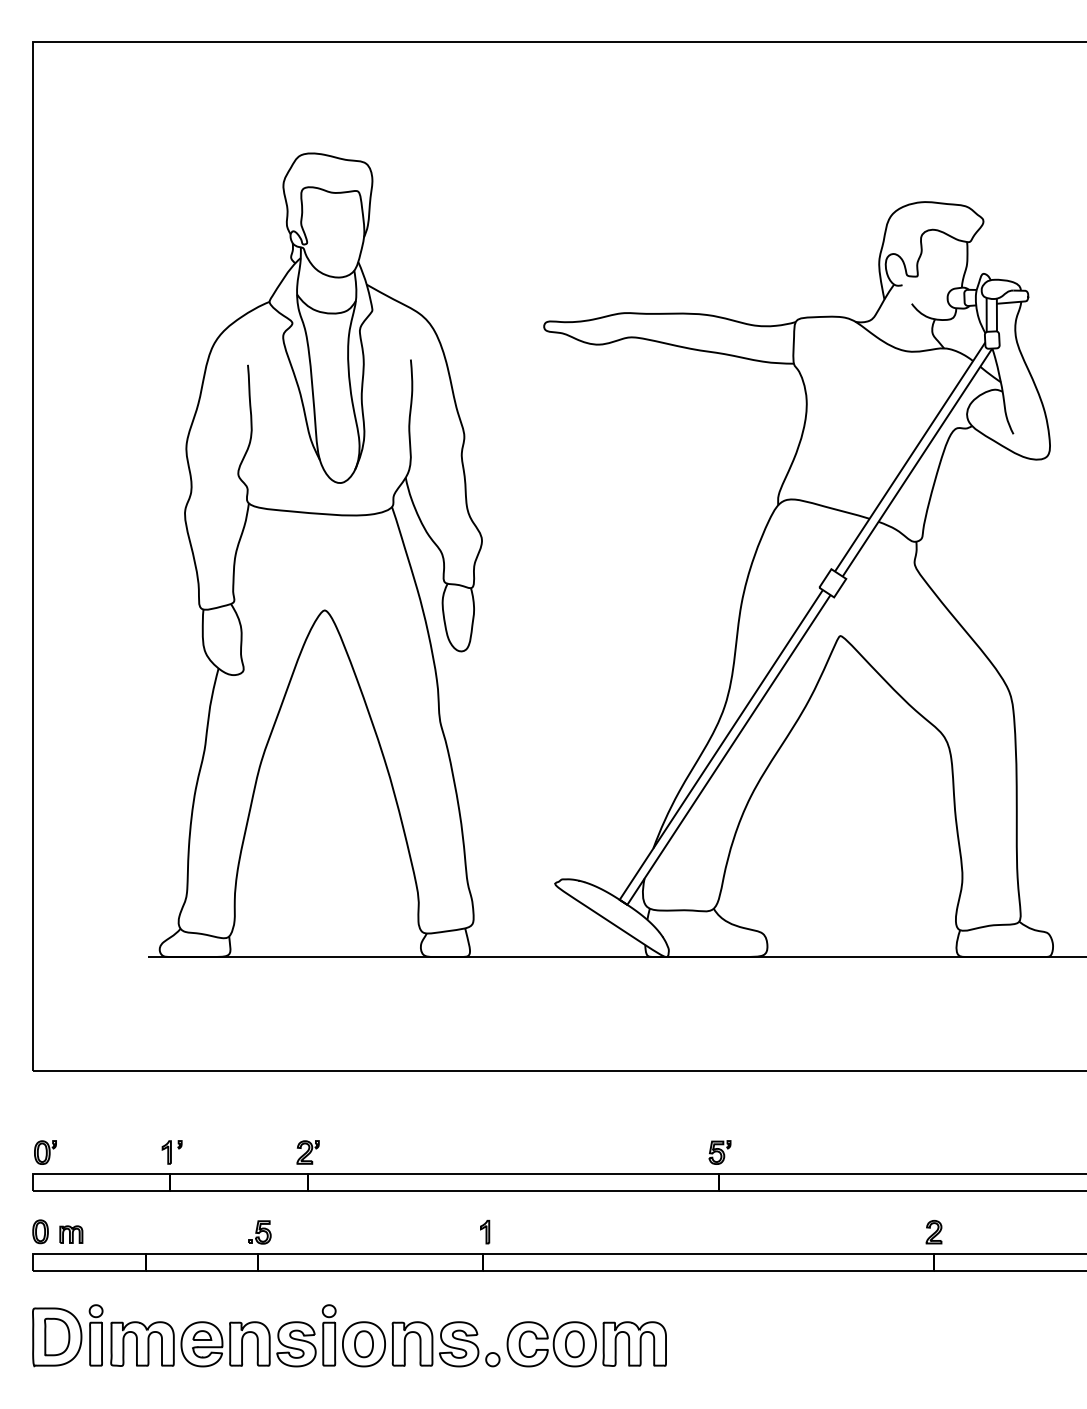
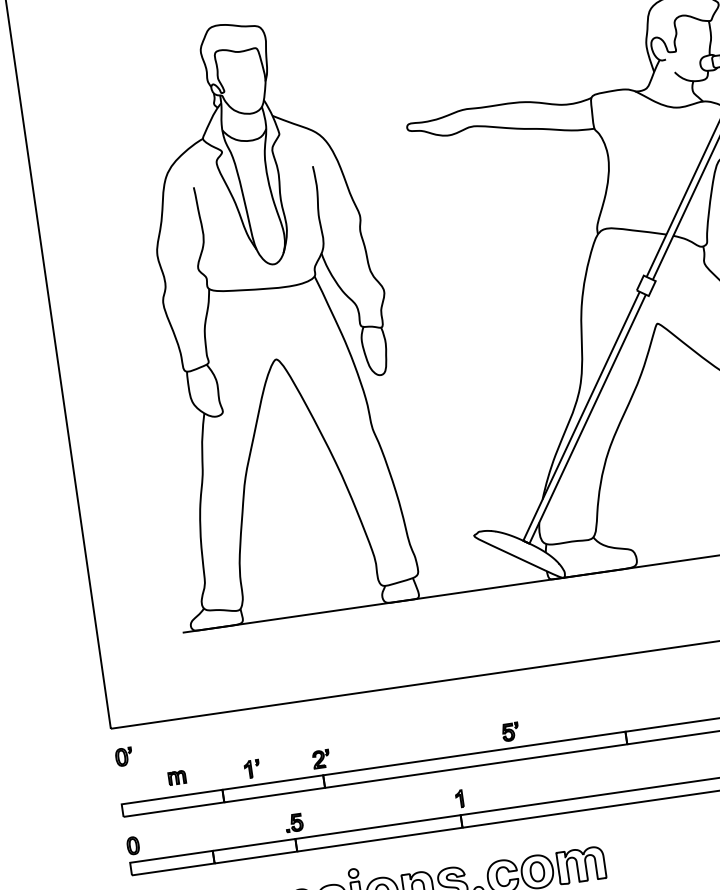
part: (45, 1152) -> (124, 756), moved
part: (171, 1152) -> (251, 769), moved
part: (719, 1152) -> (510, 732), moved
part: (71, 1234) -> (177, 777), moved

